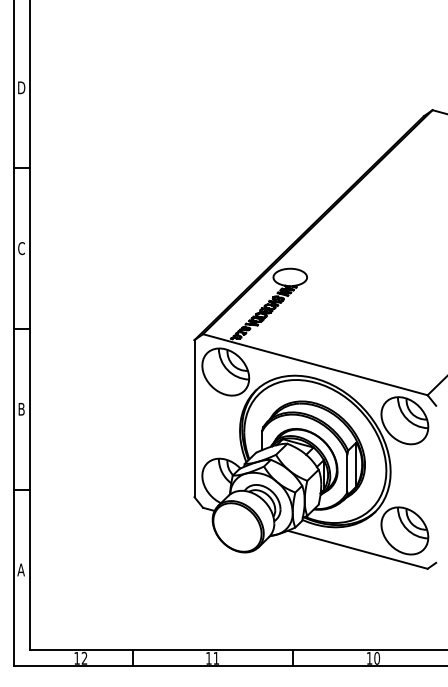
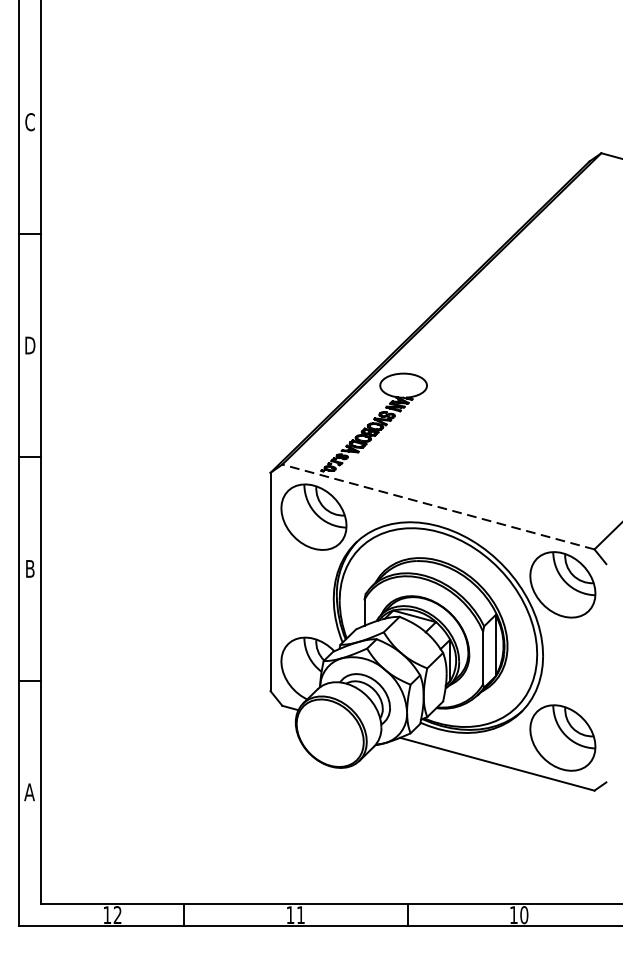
text: (21, 87) -> (30, 121), D -> C
text: (21, 248) -> (30, 345), C -> D
line: (314, 364) -> (437, 506), solid -> dashed

